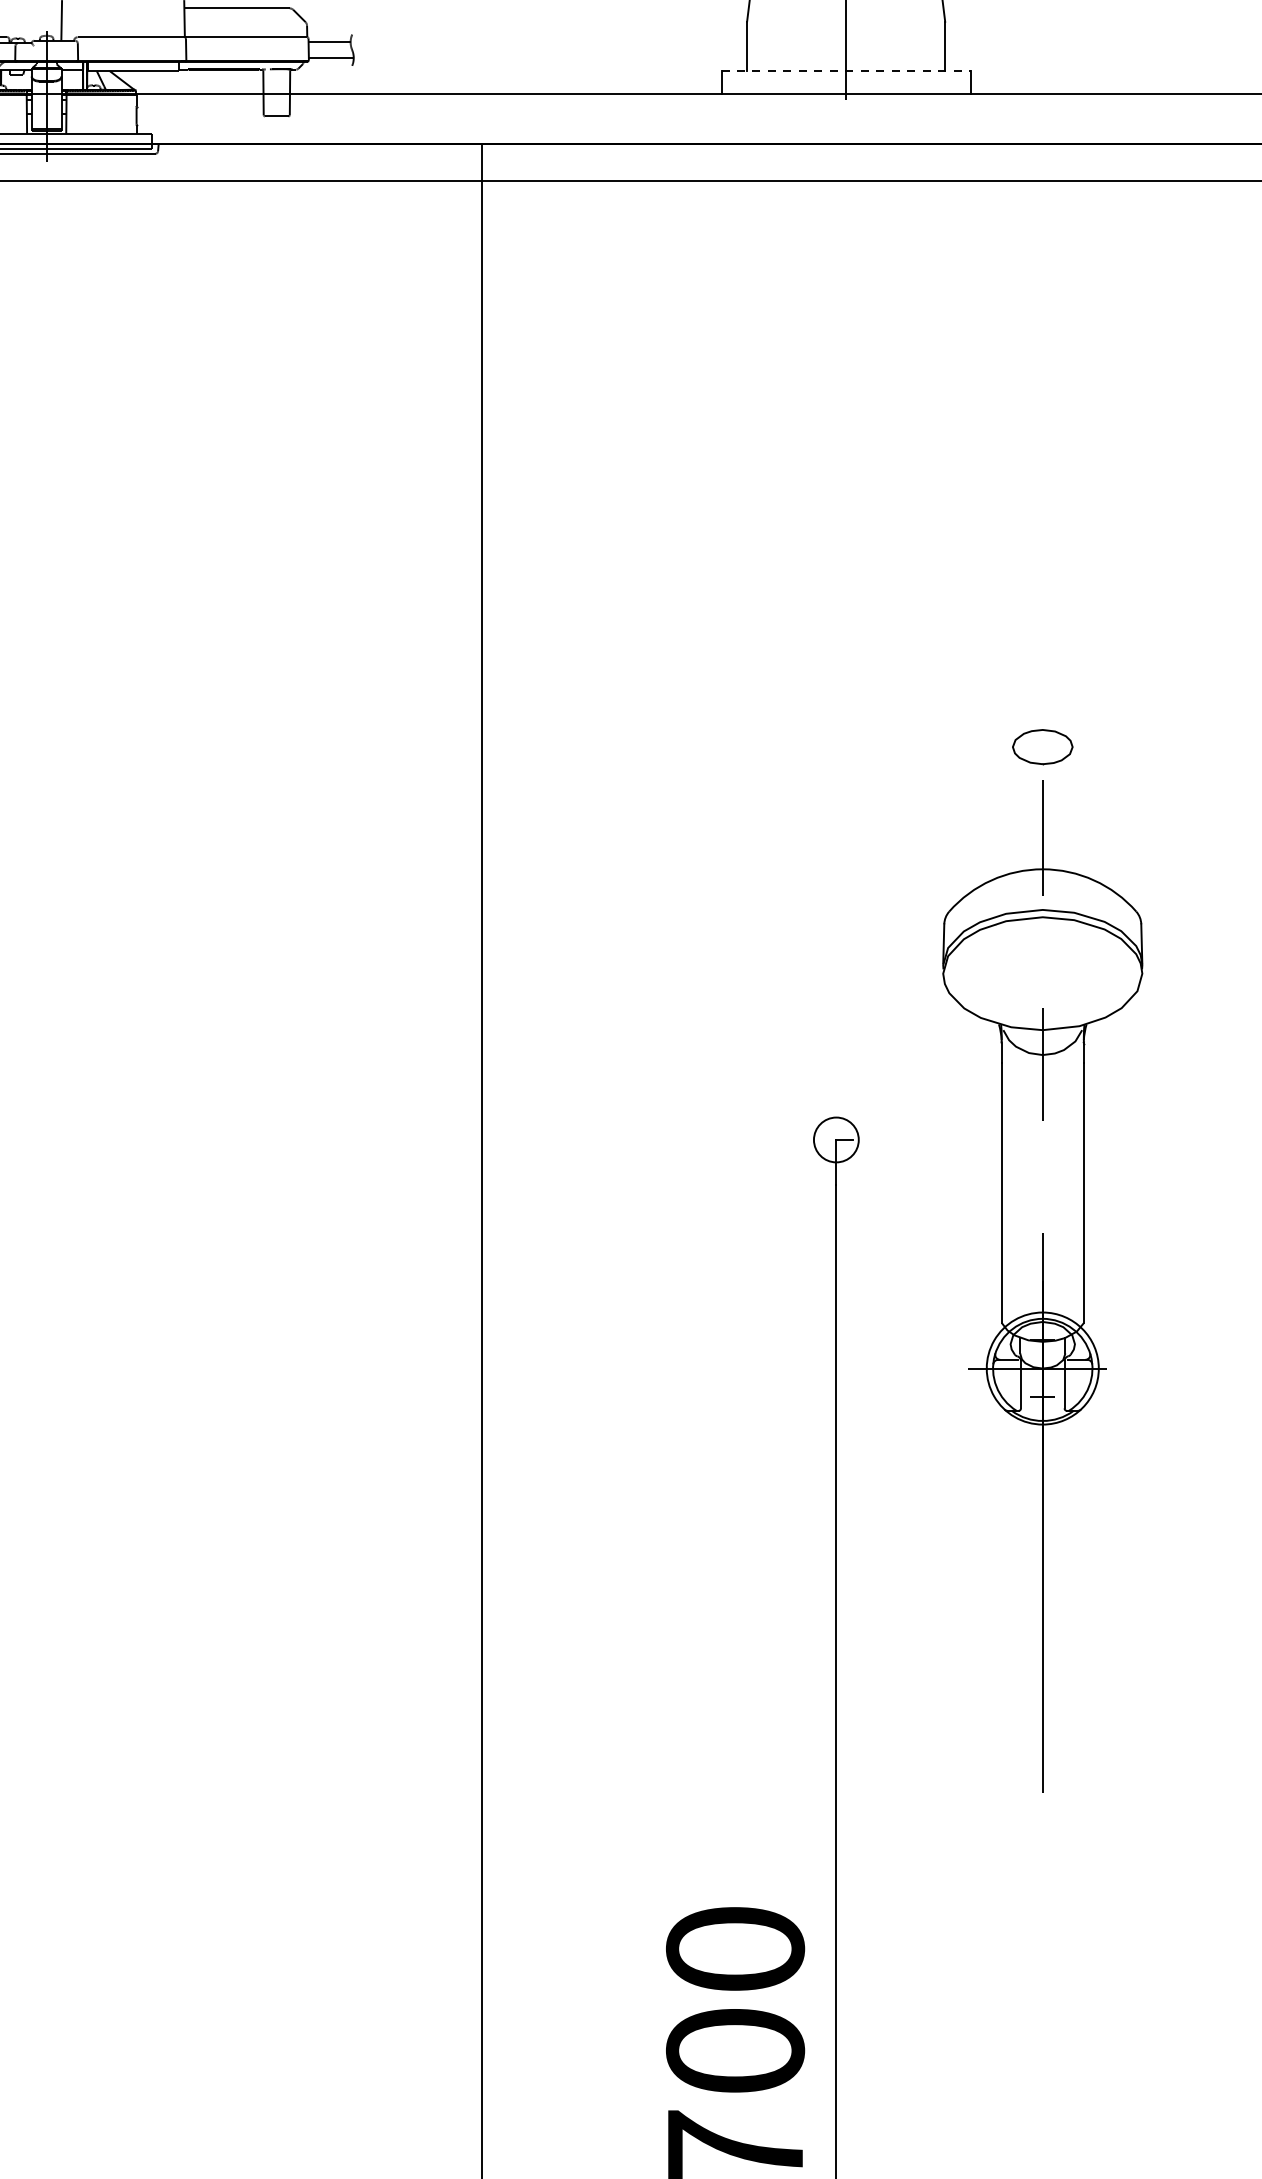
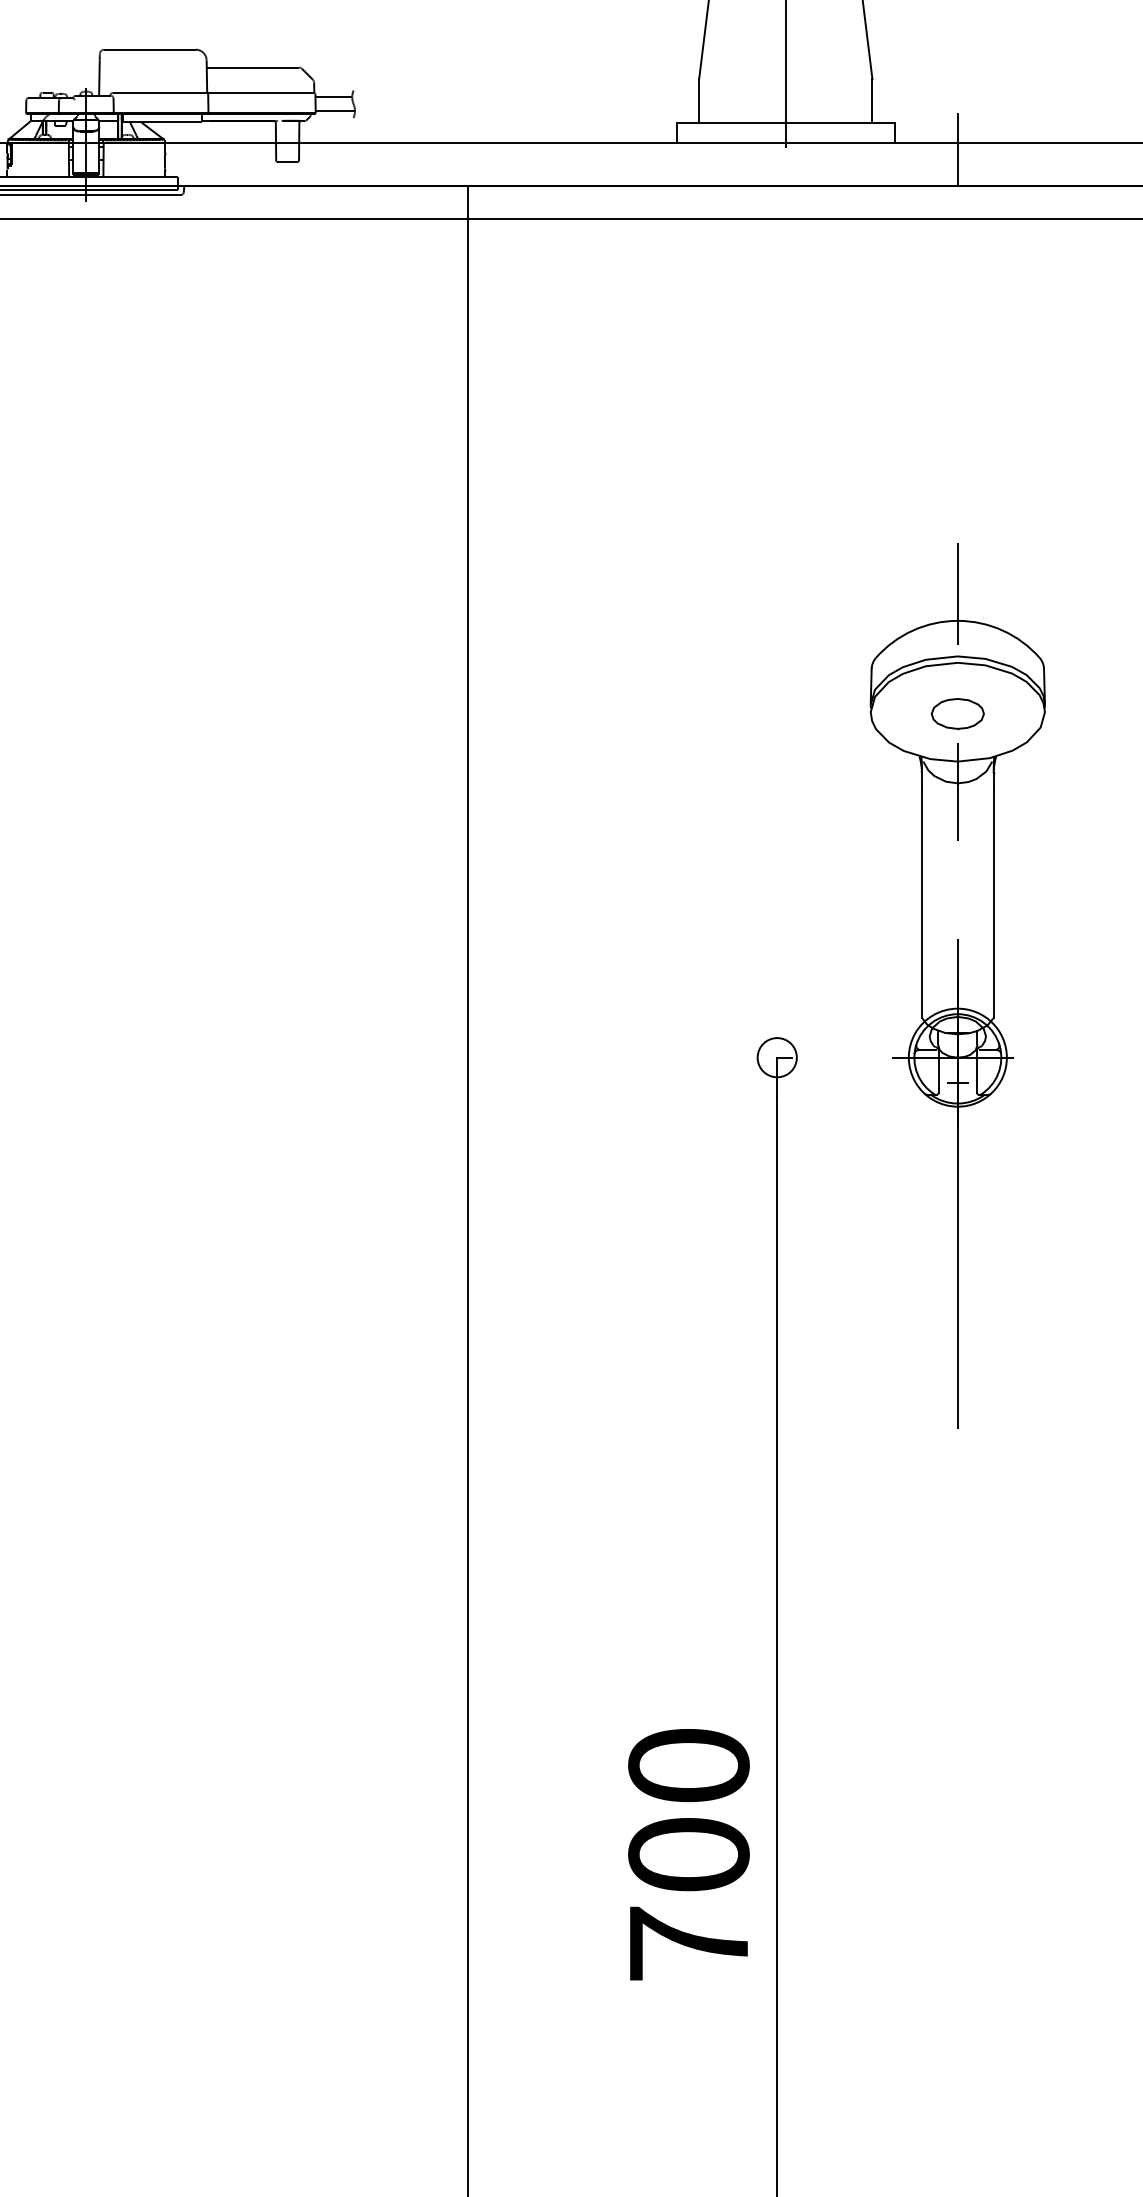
line: (845, 71) -> (785, 122), dashed -> solid
line: (1042, 103) -> (957, 150), added
part: (1042, 1286) -> (957, 985), moved

